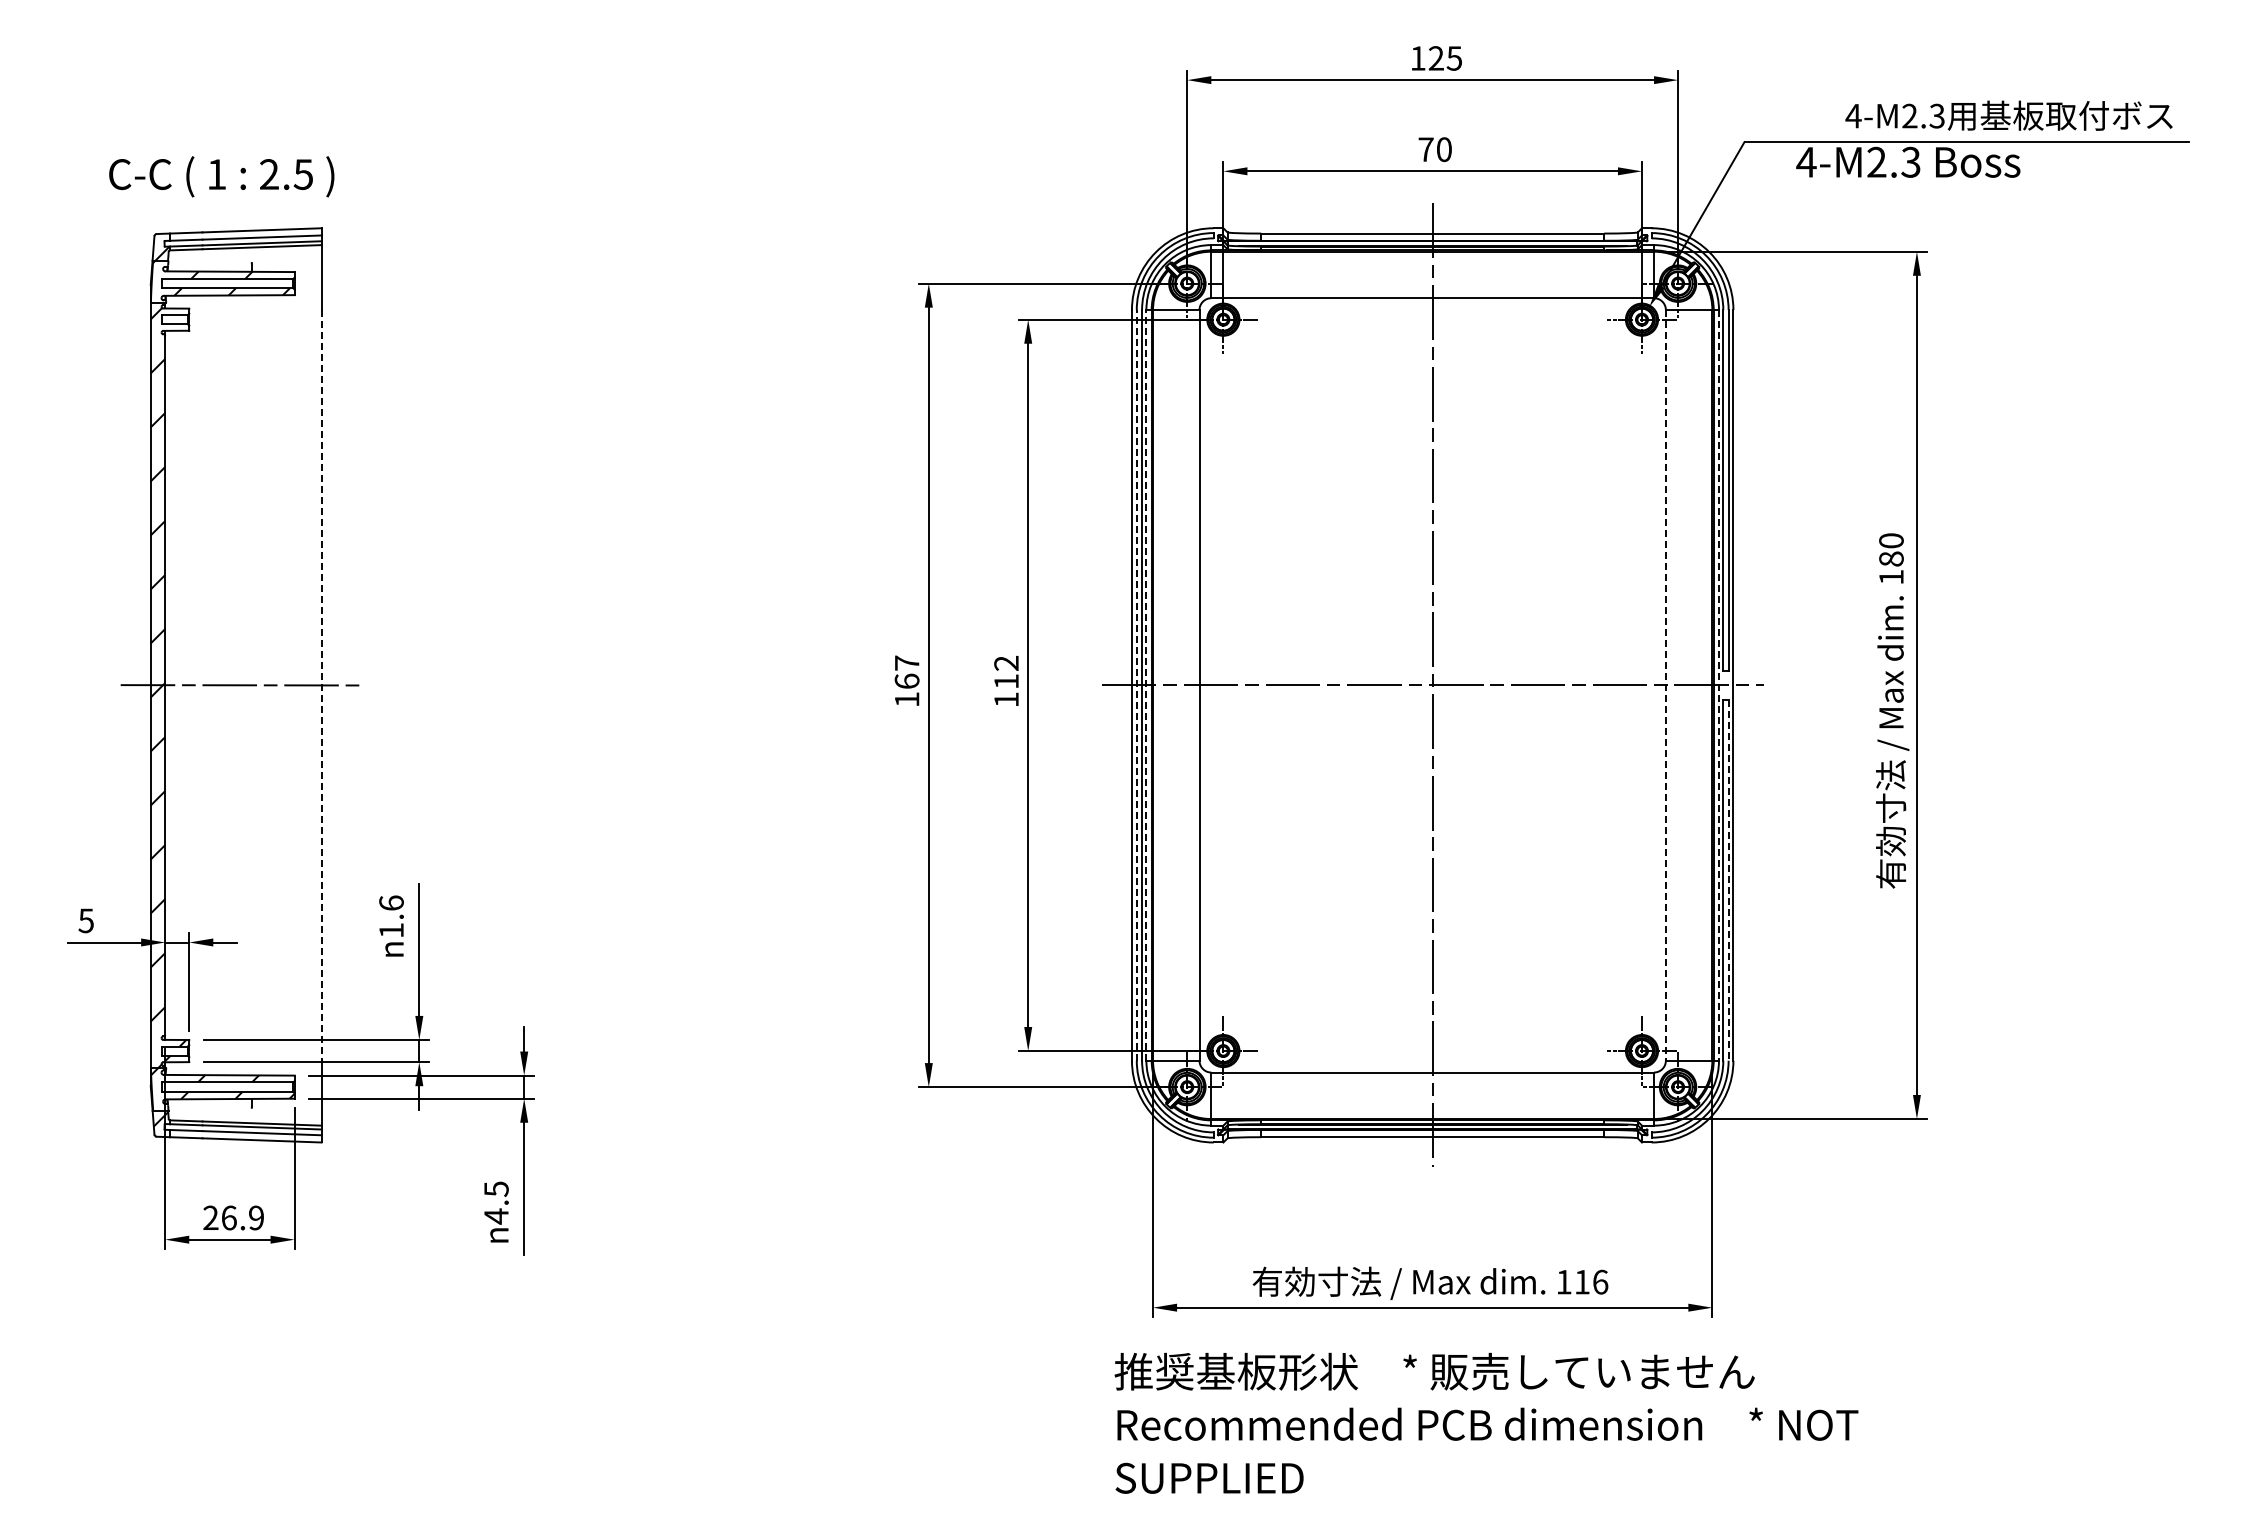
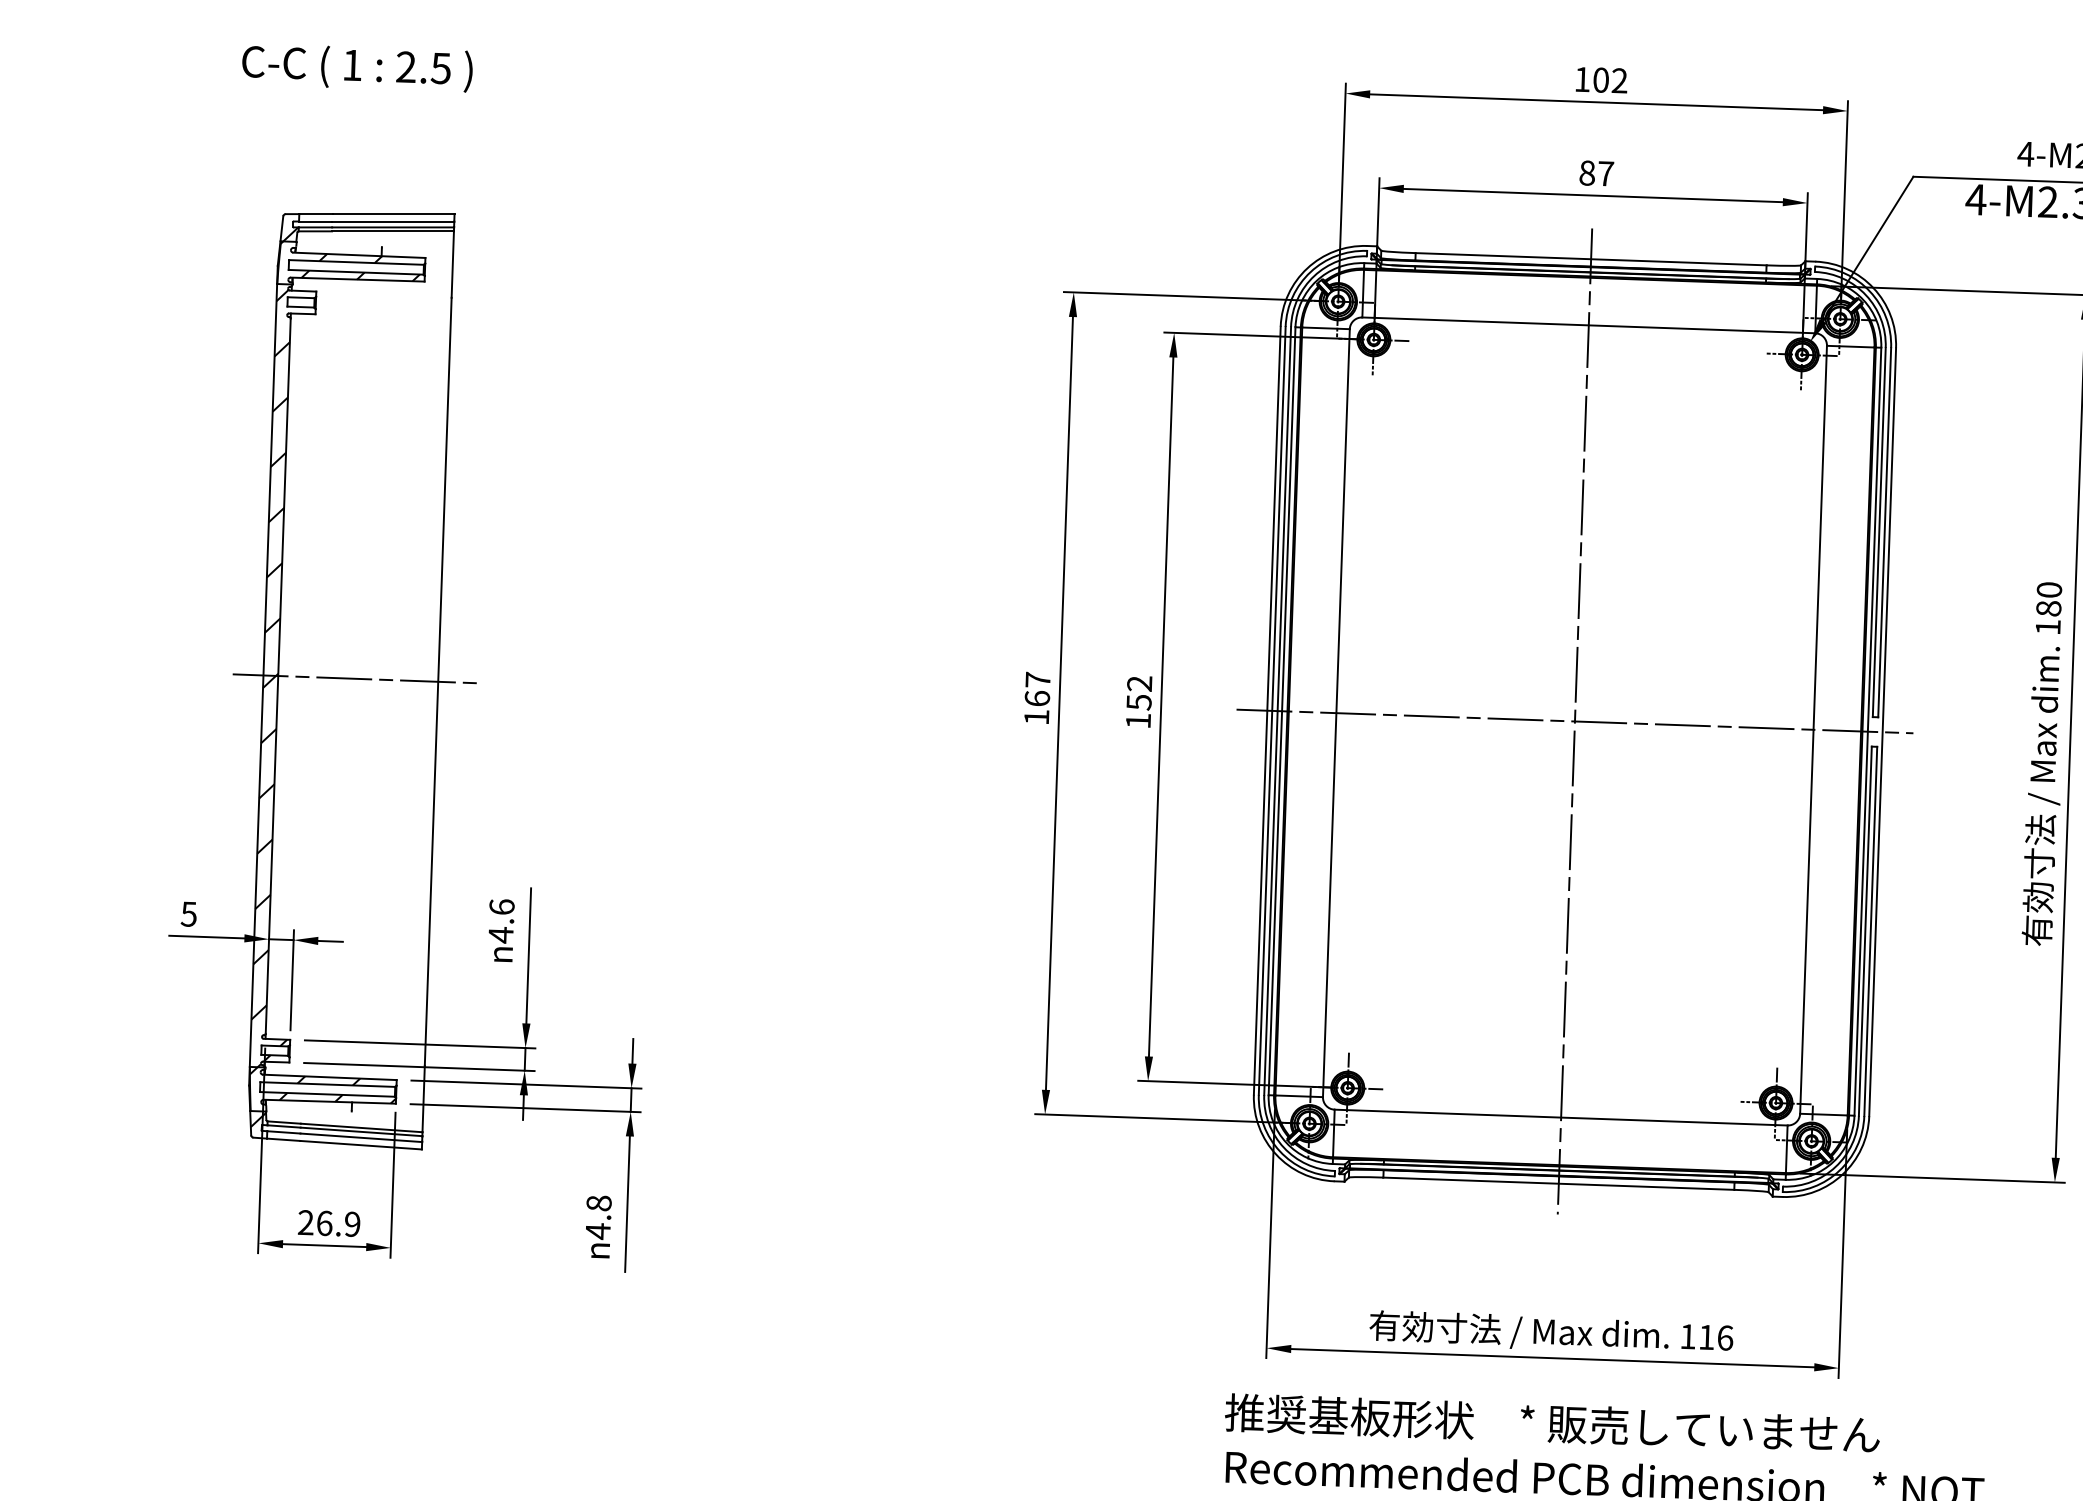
text: (1445, 58) -> (1610, 80), 125 -> 102
text: (1434, 149) -> (1595, 173), 70 -> 87
text: (221, 176) -> (357, 67), moved
text: (1006, 681) -> (1139, 702), 112 -> 152
line: (1136, 684) -> (1271, 709), dashed -> solid
line: (1146, 684) -> (1282, 710), dashed -> solid
line: (321, 685) -> (438, 681), dashed -> solid
line: (1665, 685) -> (1813, 729), dashed -> solid
line: (1718, 685) -> (1867, 731), dashed -> solid
line: (1728, 880) -> (1870, 931), dashed -> solid
text: (391, 930) -> (500, 935), n1.6 -> n4.6
text: (496, 1189) -> (599, 1203), n4.5 -> n4.8

